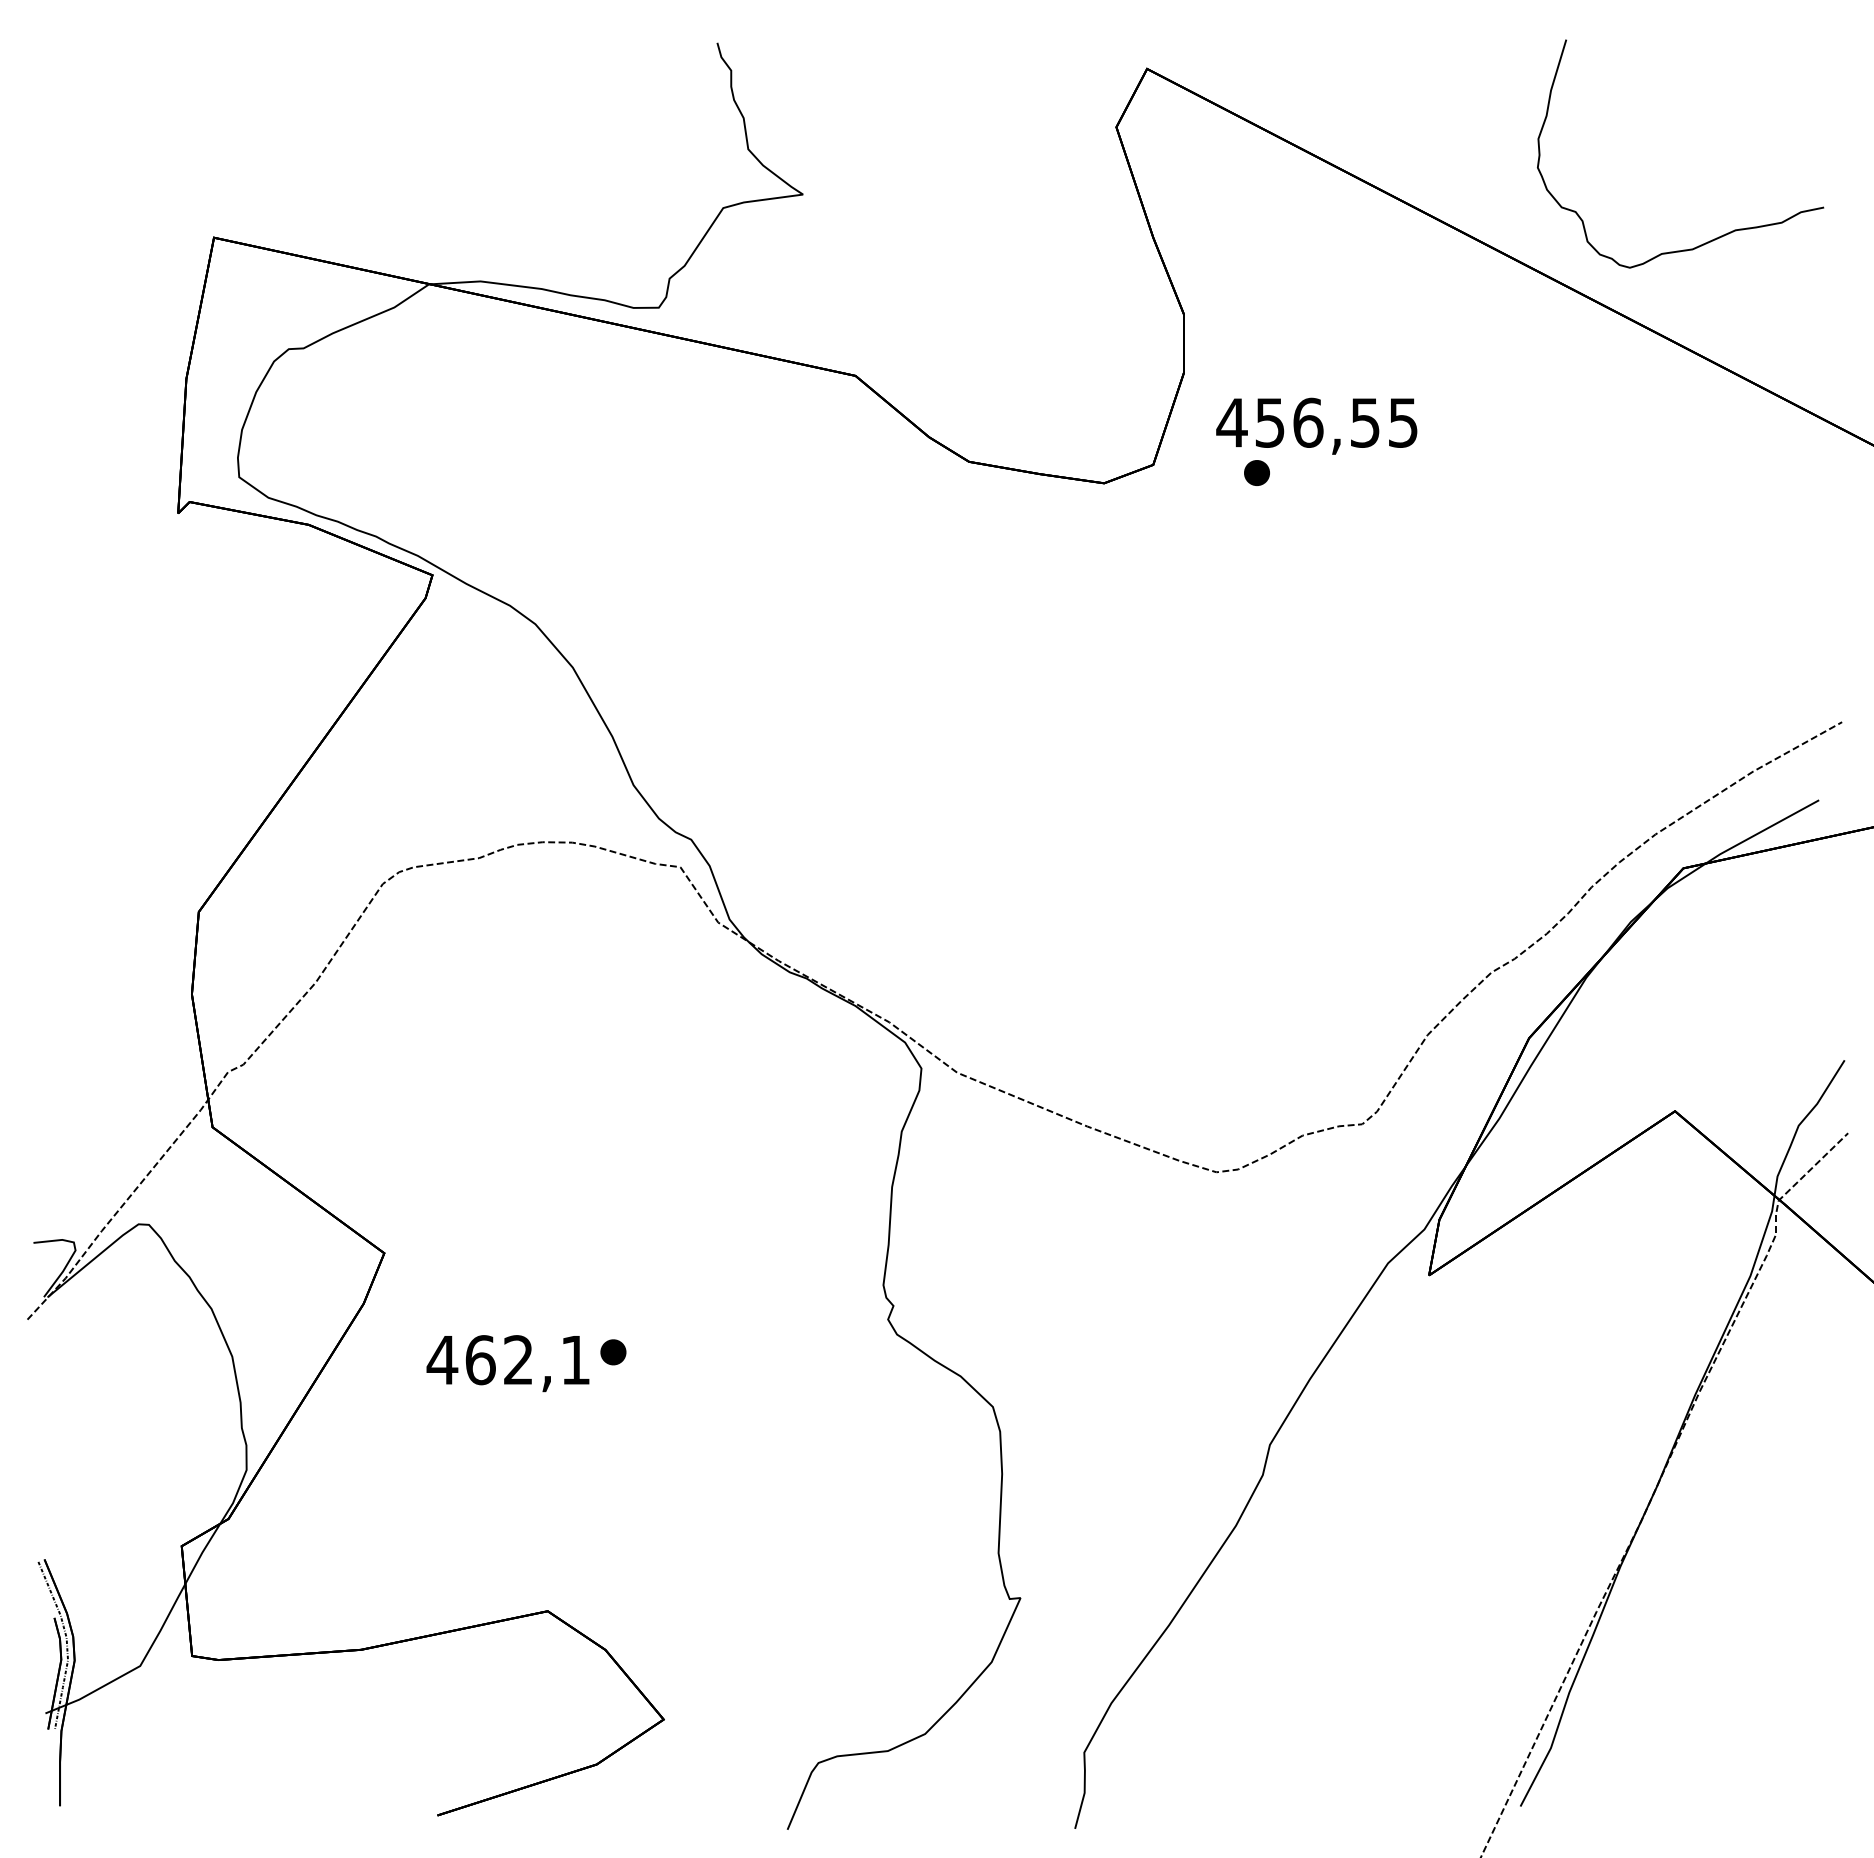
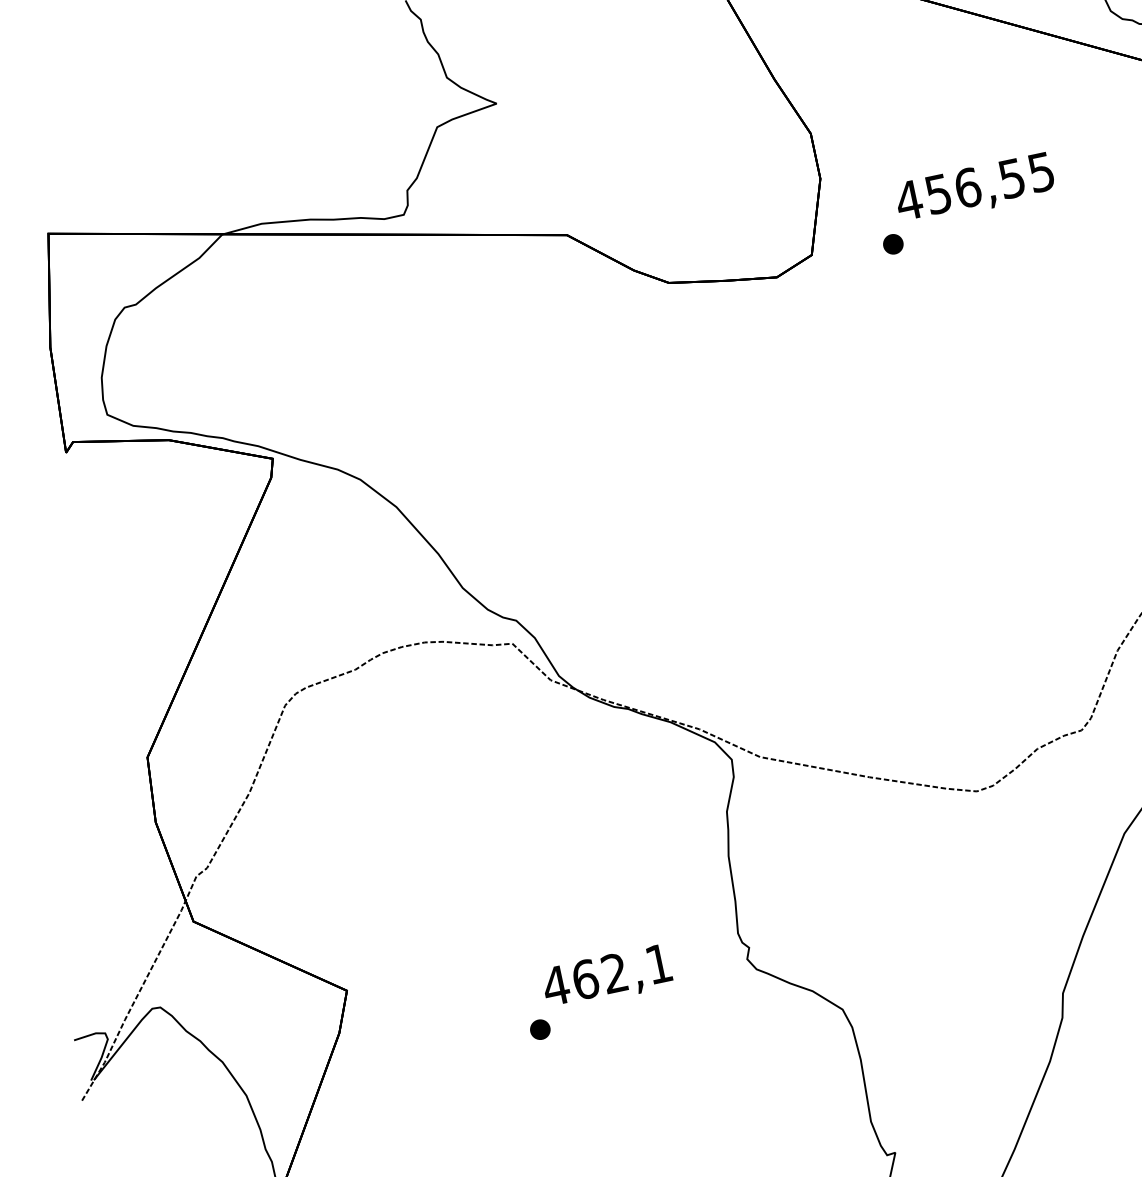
text: (1316, 425) -> (974, 188), moved
text: (507, 1363) -> (606, 977), moved

